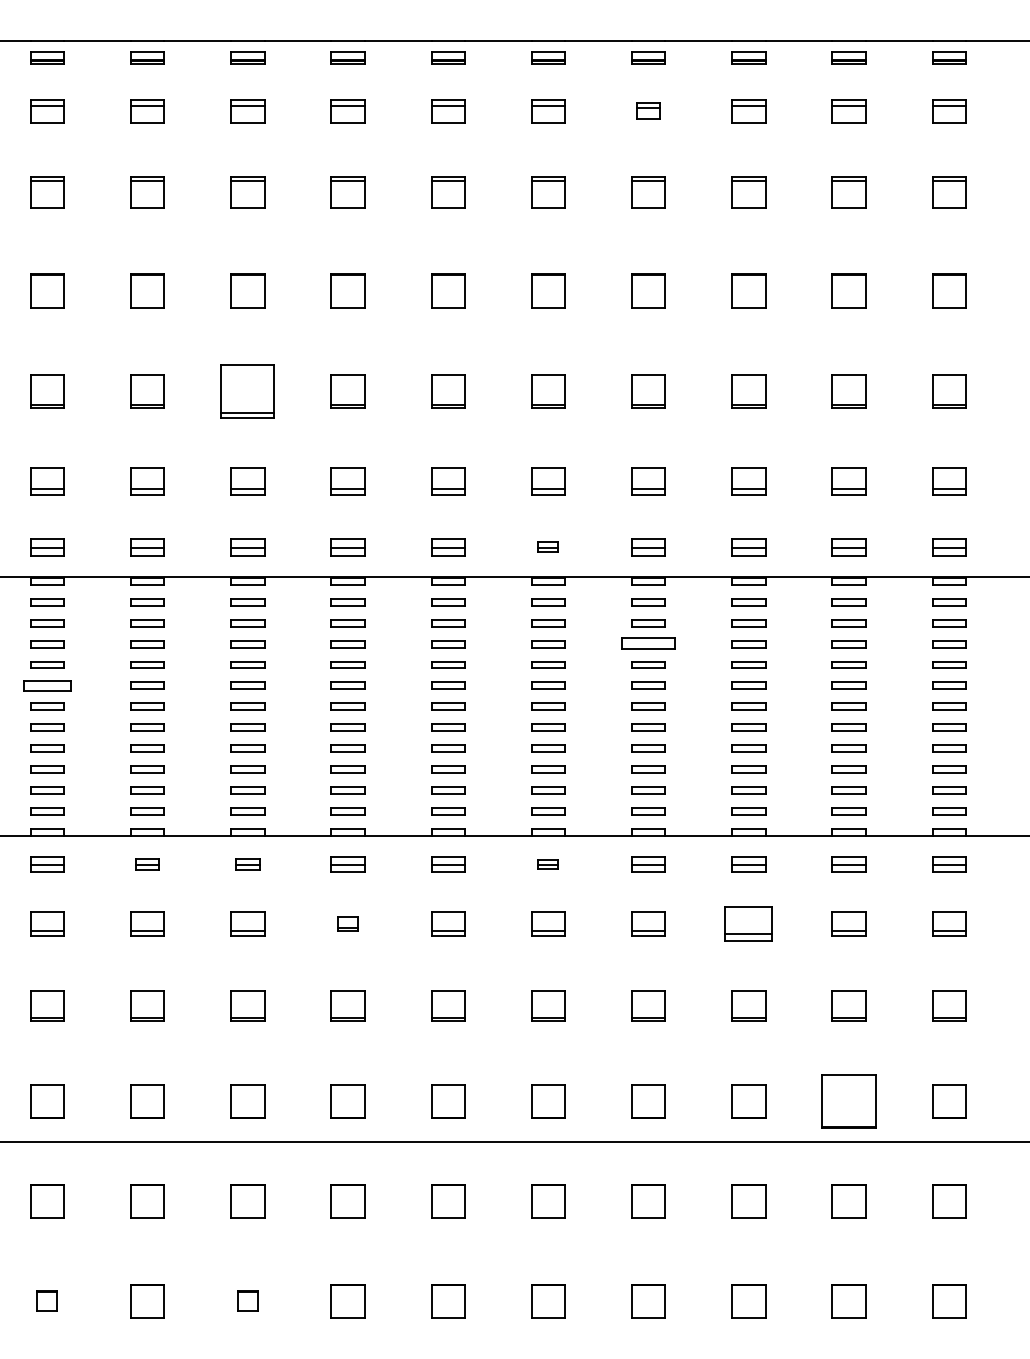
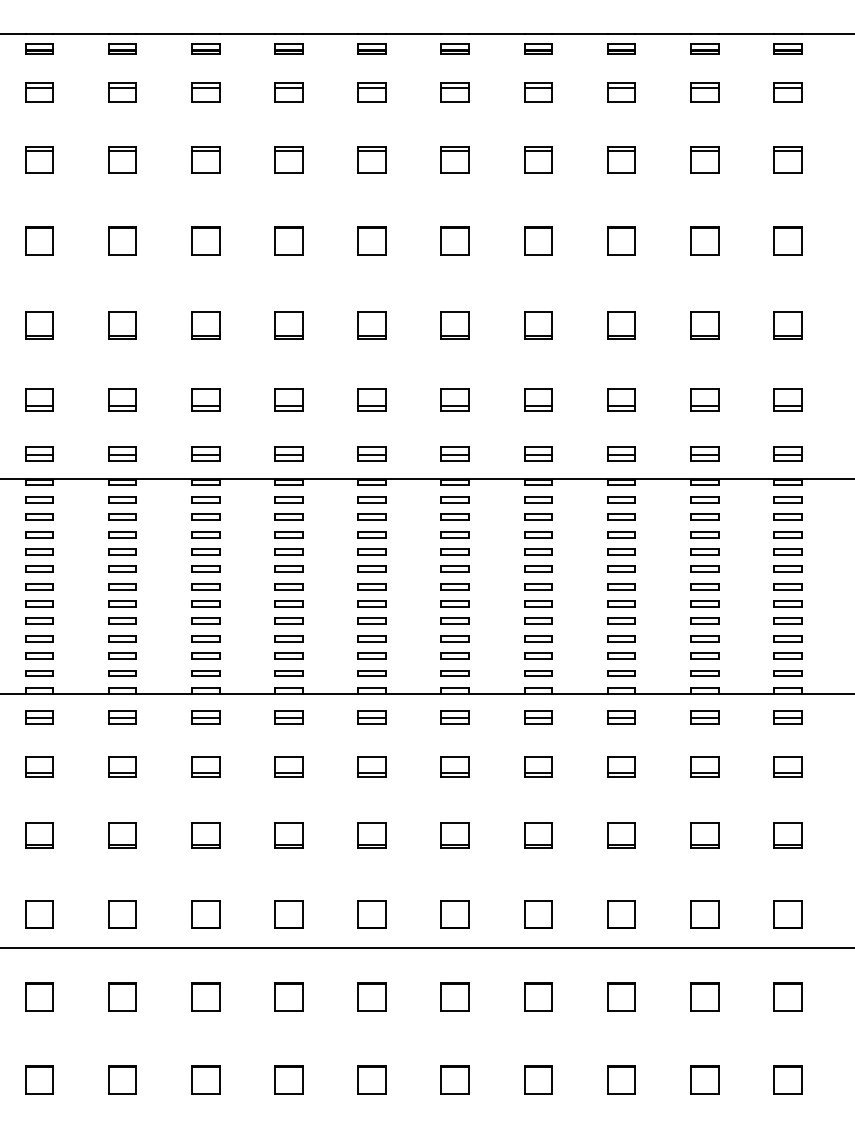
part: (648, 111) -> (538, 92), size x1.43
part: (247, 392) -> (205, 325), size x0.62
part: (547, 546) -> (454, 453), size x1.67
part: (648, 643) -> (538, 534), size x0.62
part: (47, 684) -> (39, 568), size x0.71
part: (147, 864) -> (122, 717), size x1.43
part: (247, 864) -> (205, 717), size x1.43
part: (547, 864) -> (454, 717), size x1.67
part: (347, 923) -> (288, 766), size x1.67
part: (748, 923) -> (621, 766), size x0.71
part: (848, 1101) -> (704, 914), size x0.62
part: (47, 1300) -> (39, 1079), size x1.67
part: (247, 1300) -> (205, 1079), size x1.67

